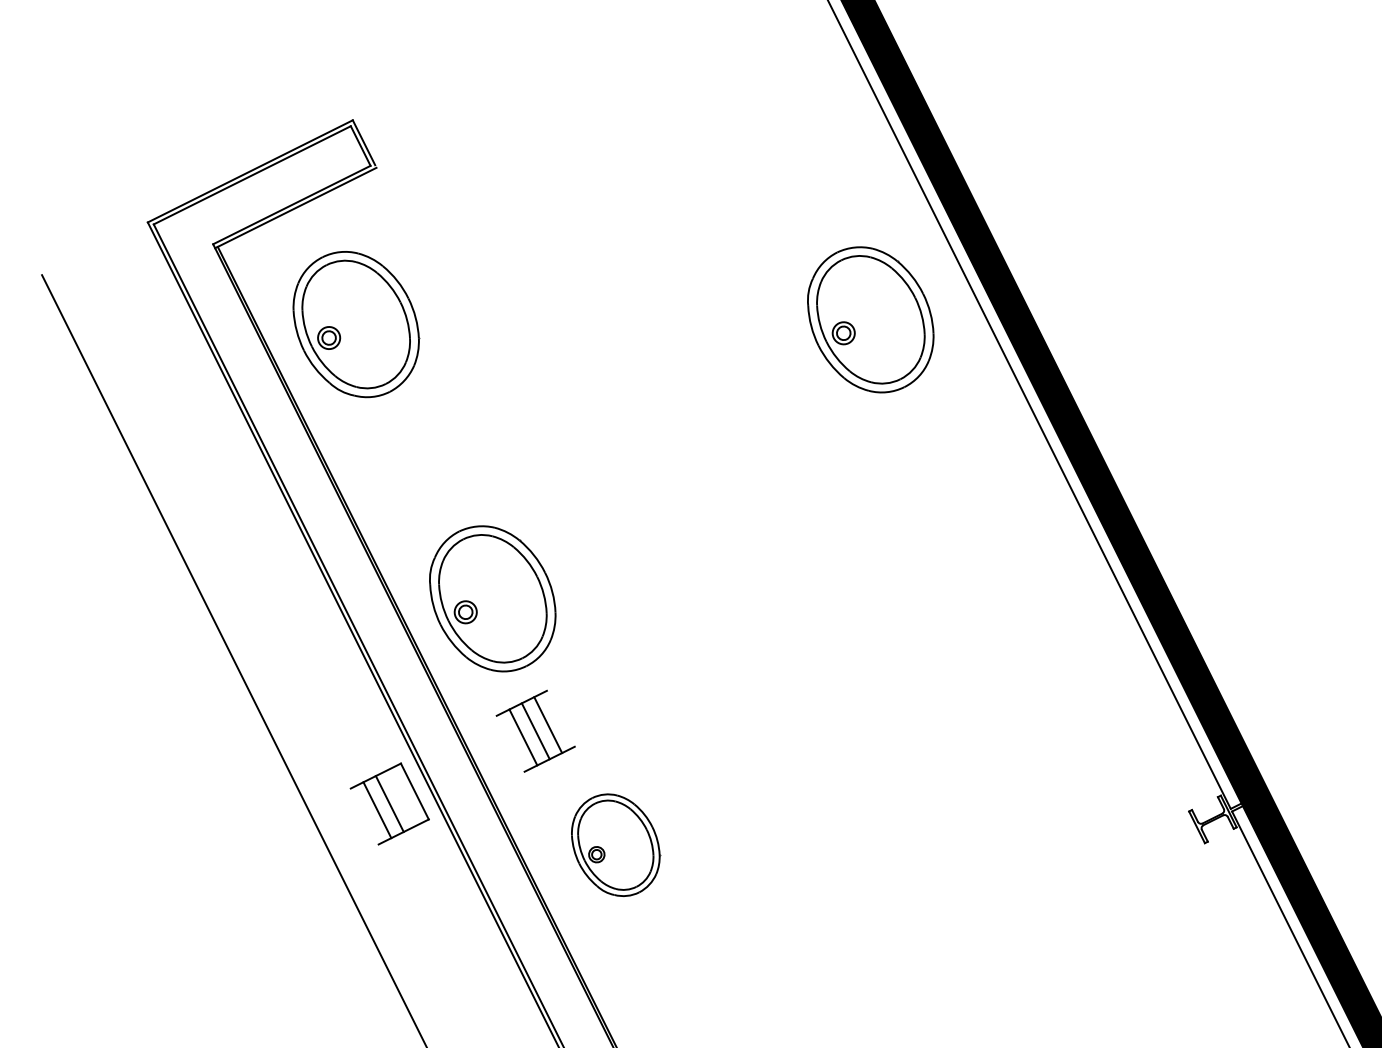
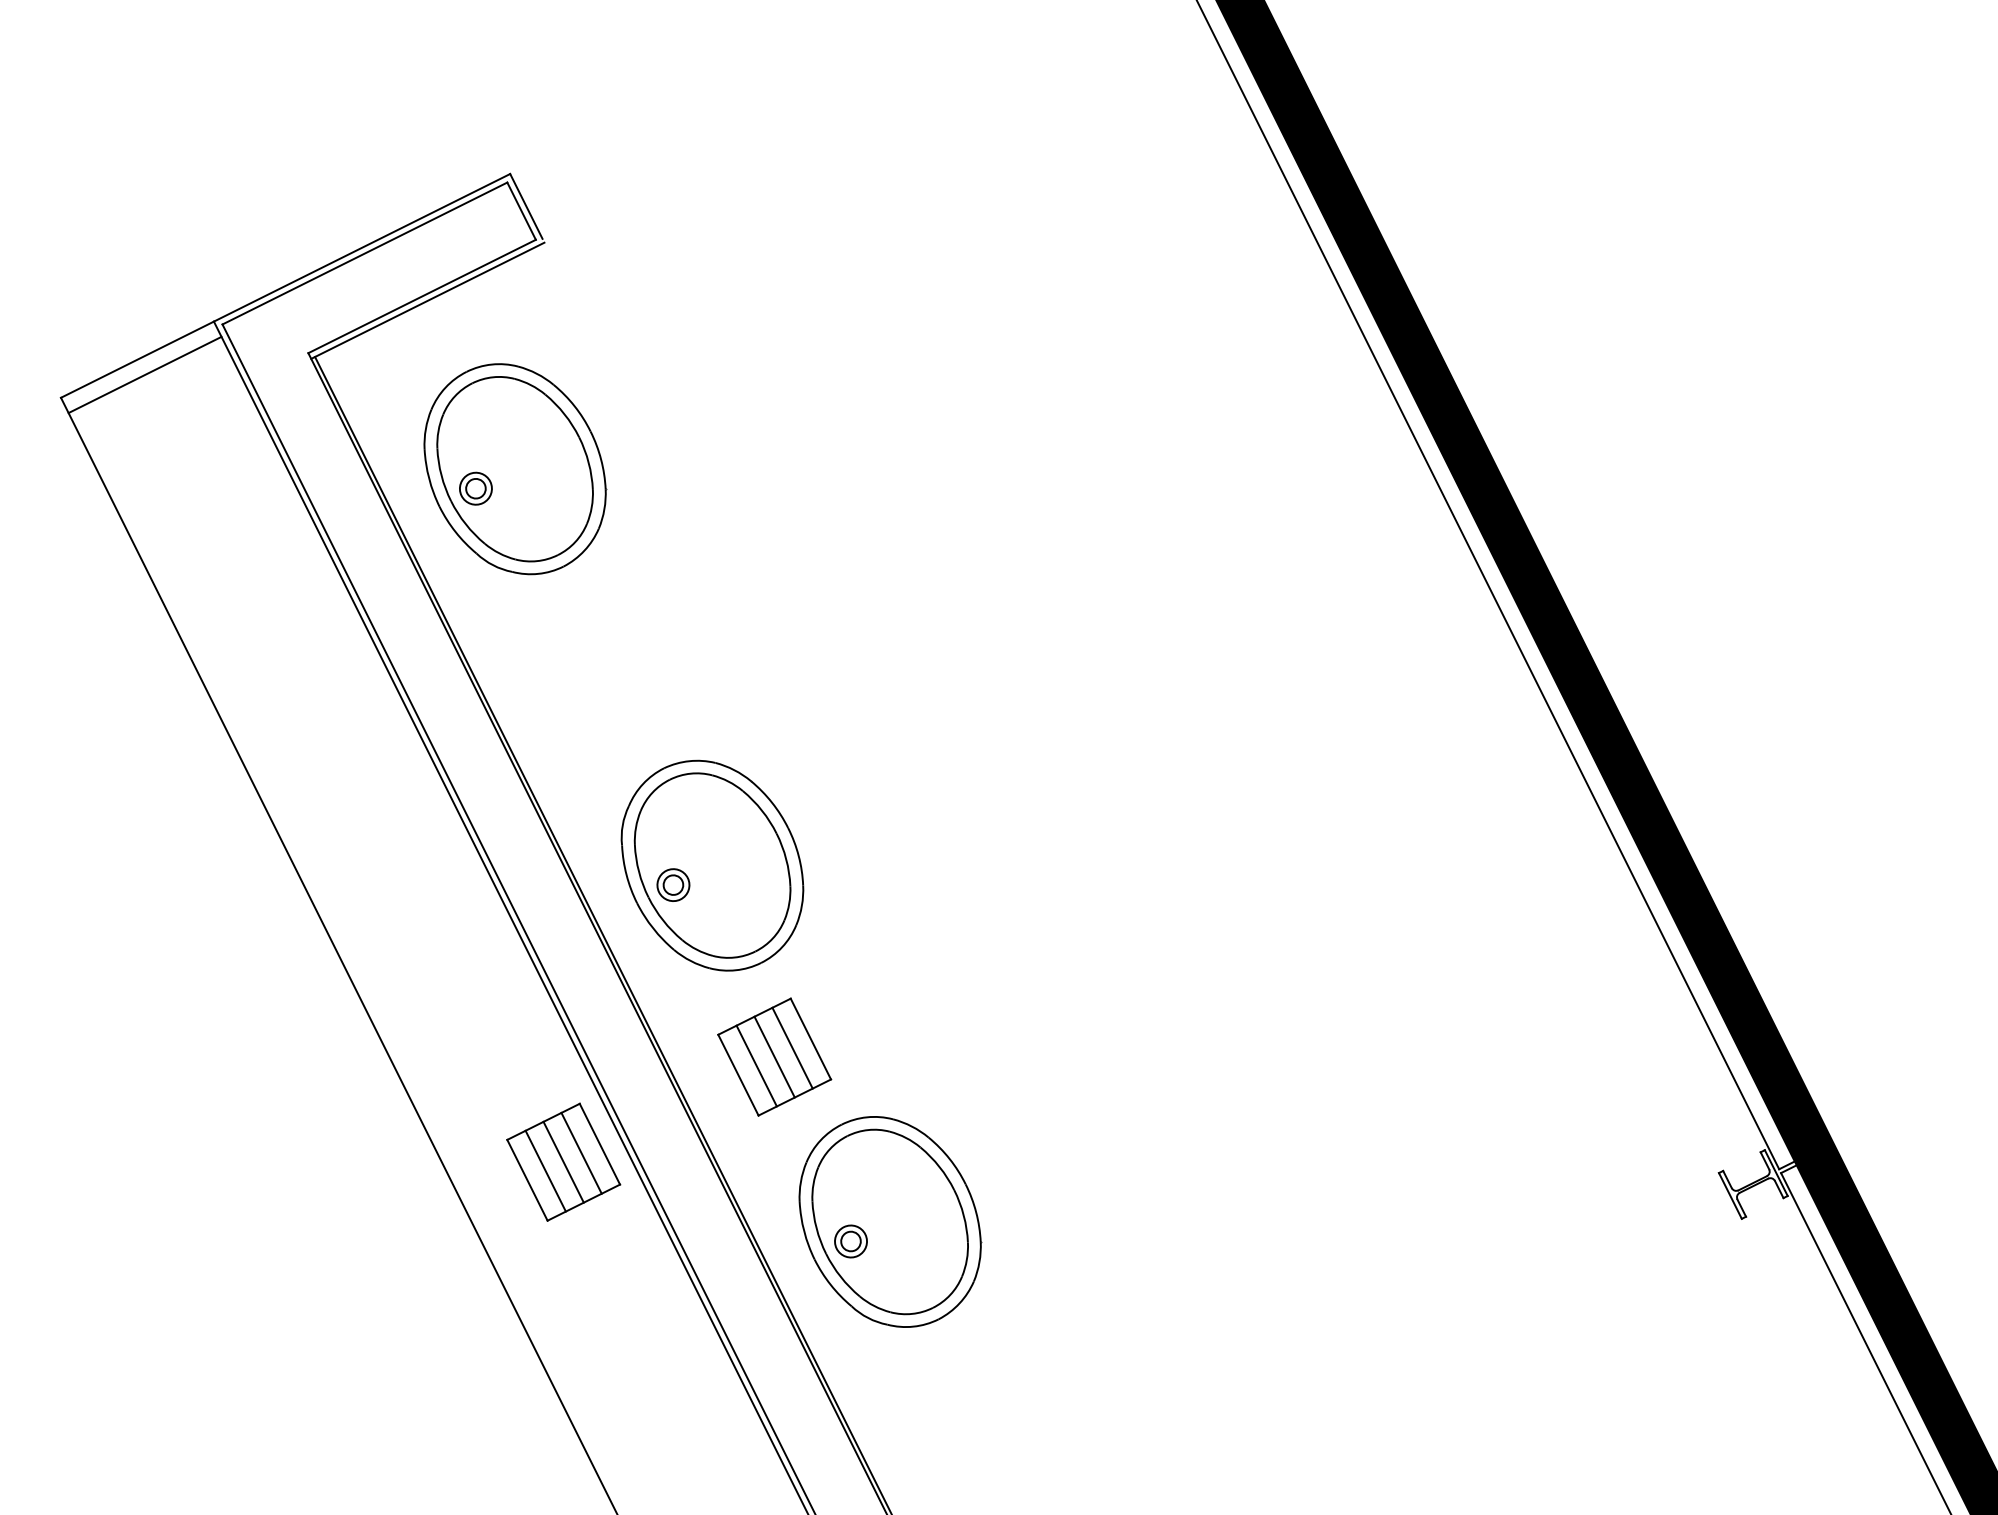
line: (94, 248) -> (136, 359), added
line: (100, 258) -> (145, 373), added
part: (870, 319) -> (1258, 461), removed
line: (560, 718) -> (810, 1038), added
line: (510, 743) -> (738, 1074), added
line: (402, 797) -> (582, 1152), added
line: (364, 816) -> (527, 1180), added
part: (615, 844) -> (889, 1220), size x1.43

